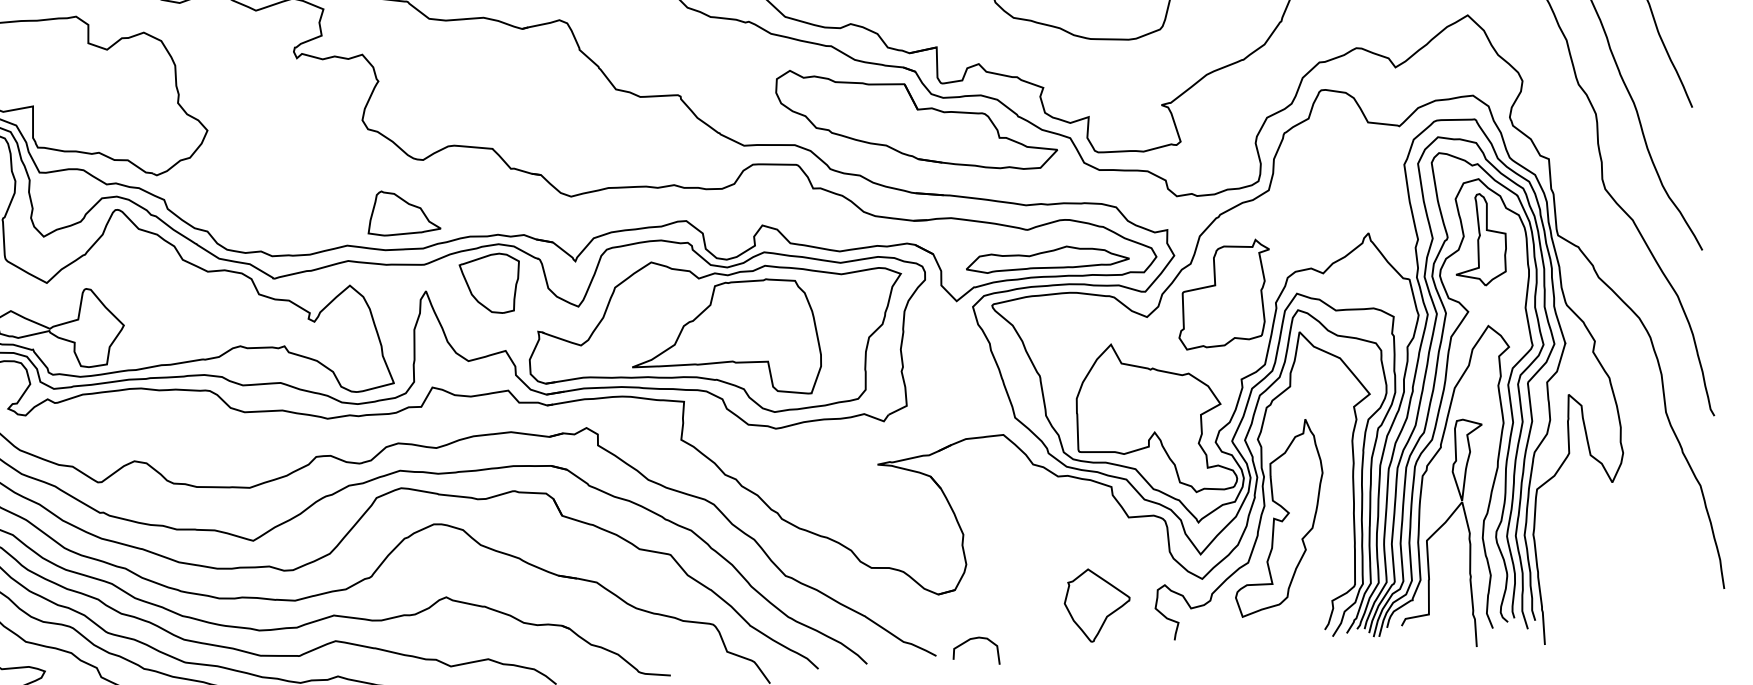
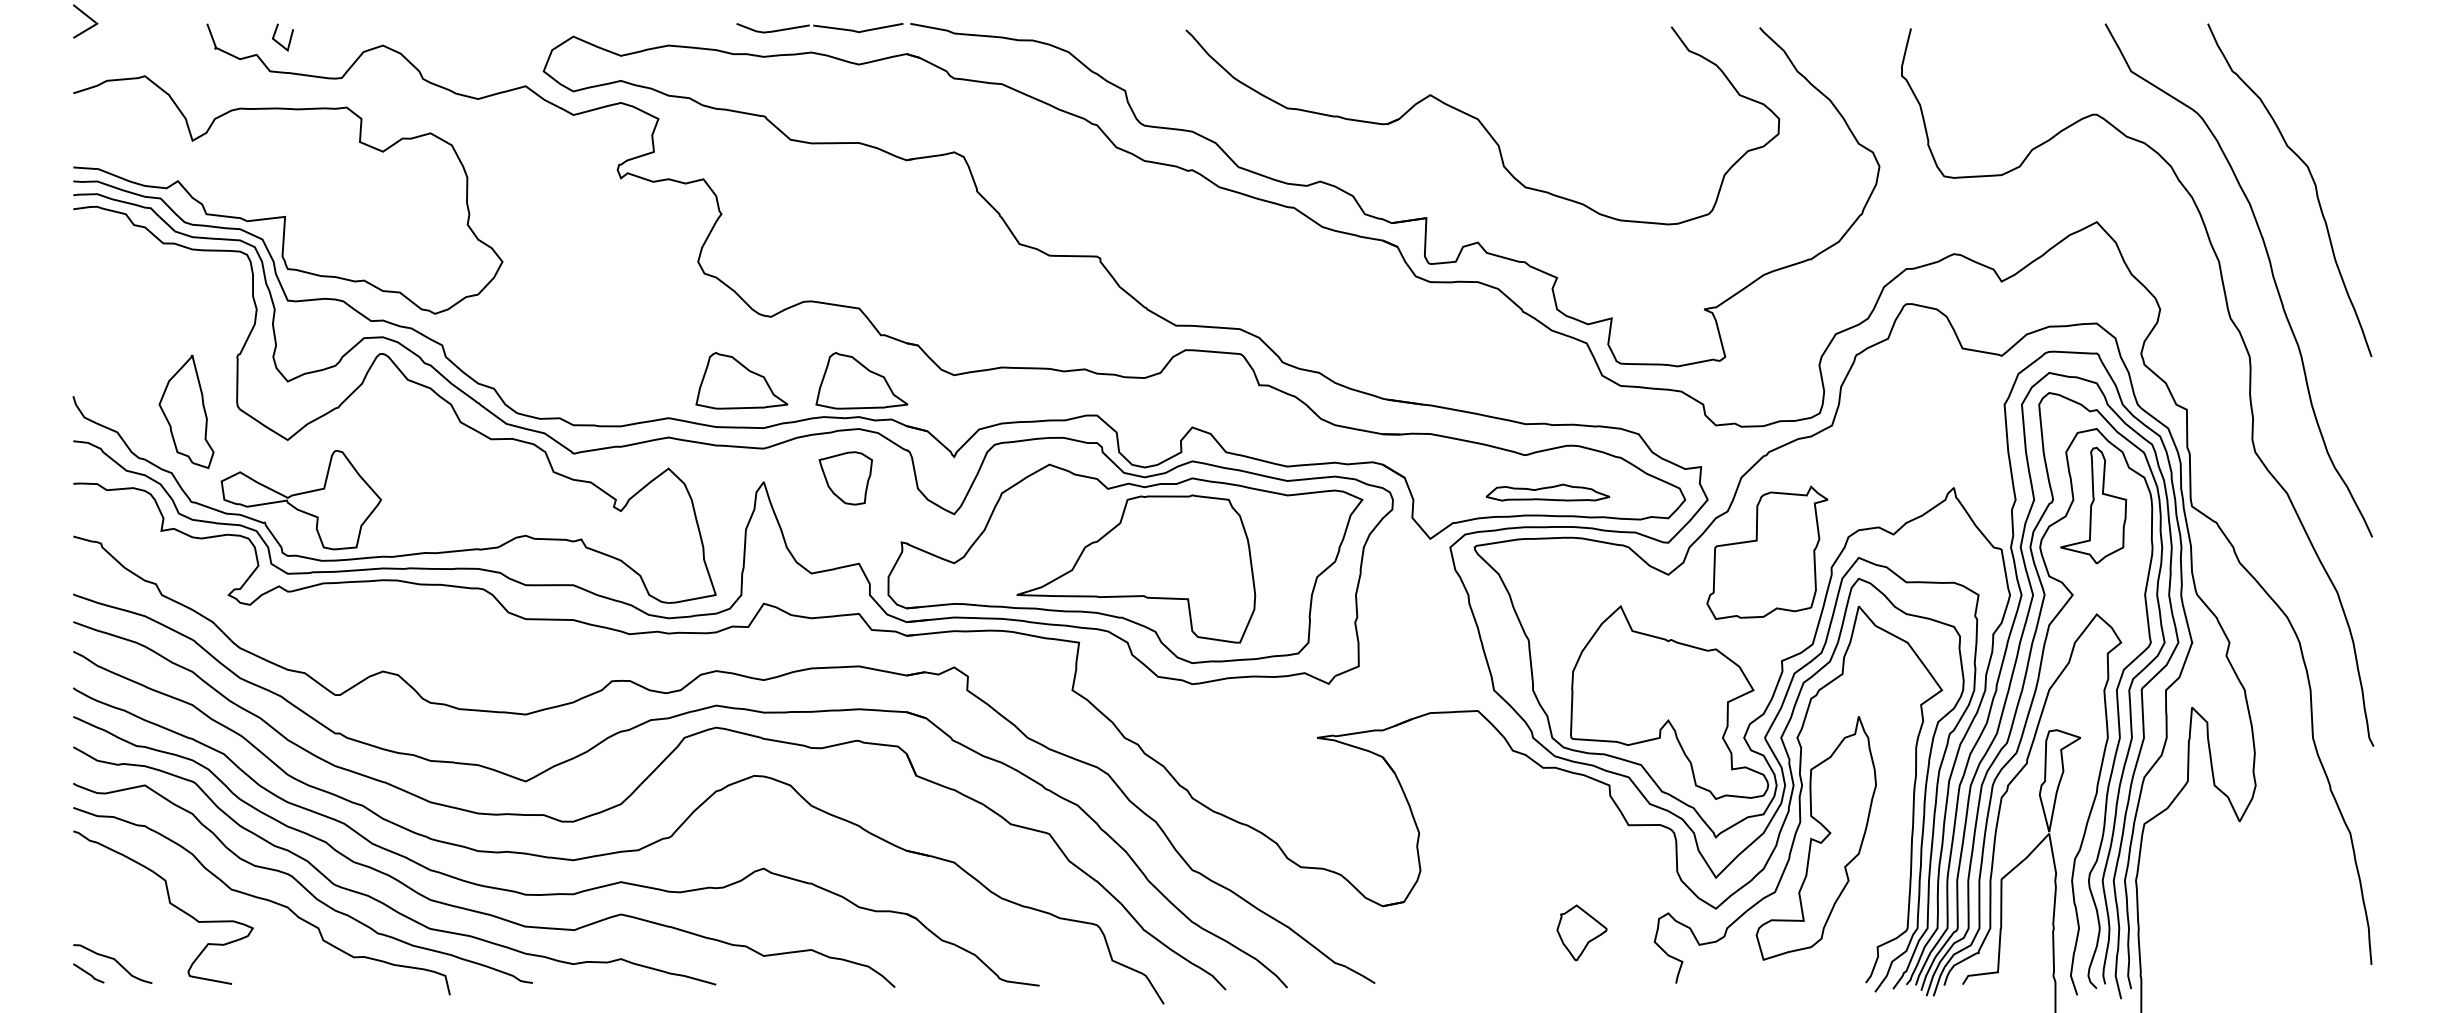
part: (916, 119) -> (1394, 306), removed
part: (498, 205) -> (861, 380), added
part: (1047, 258) -> (1547, 492), size x0.6
part: (490, 284) -> (845, 478), size x0.7
part: (1097, 604) -> (1581, 932), size x0.6
curve: (974, 639) -> (1424, 965), removed

